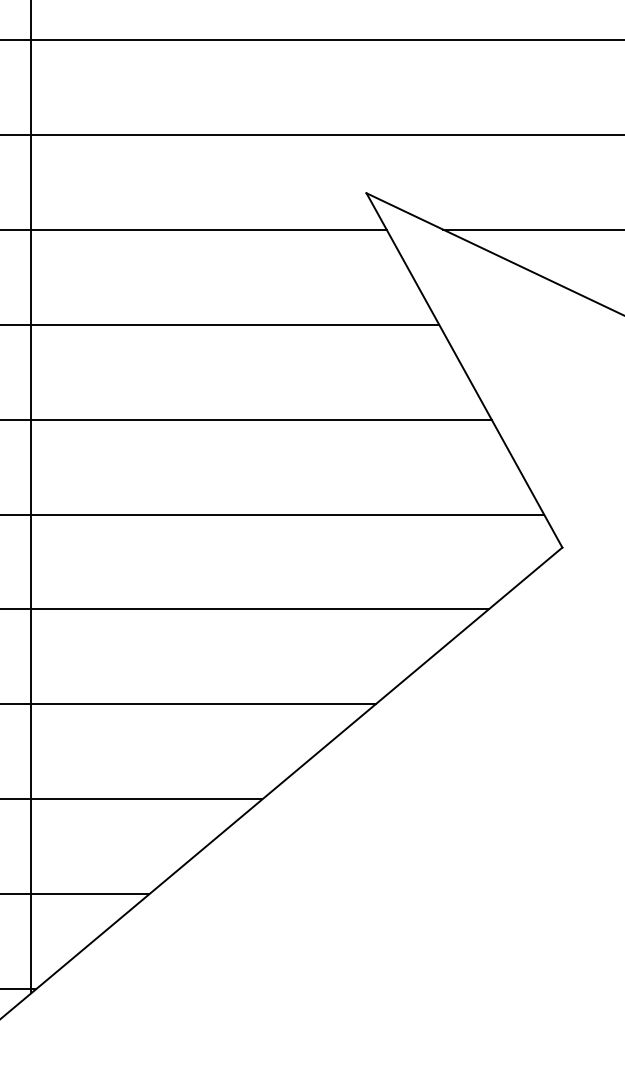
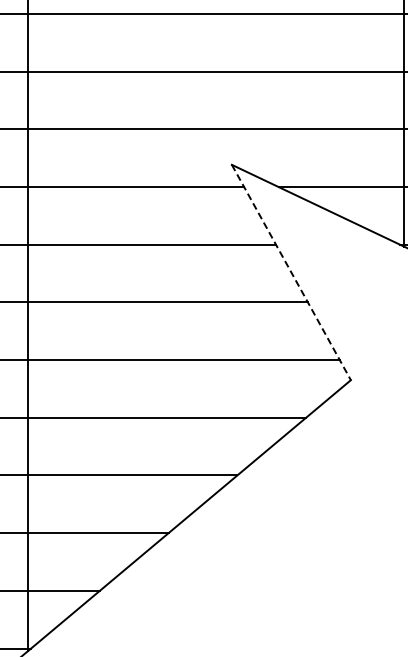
line: (464, 370) -> (291, 272), solid -> dashed

